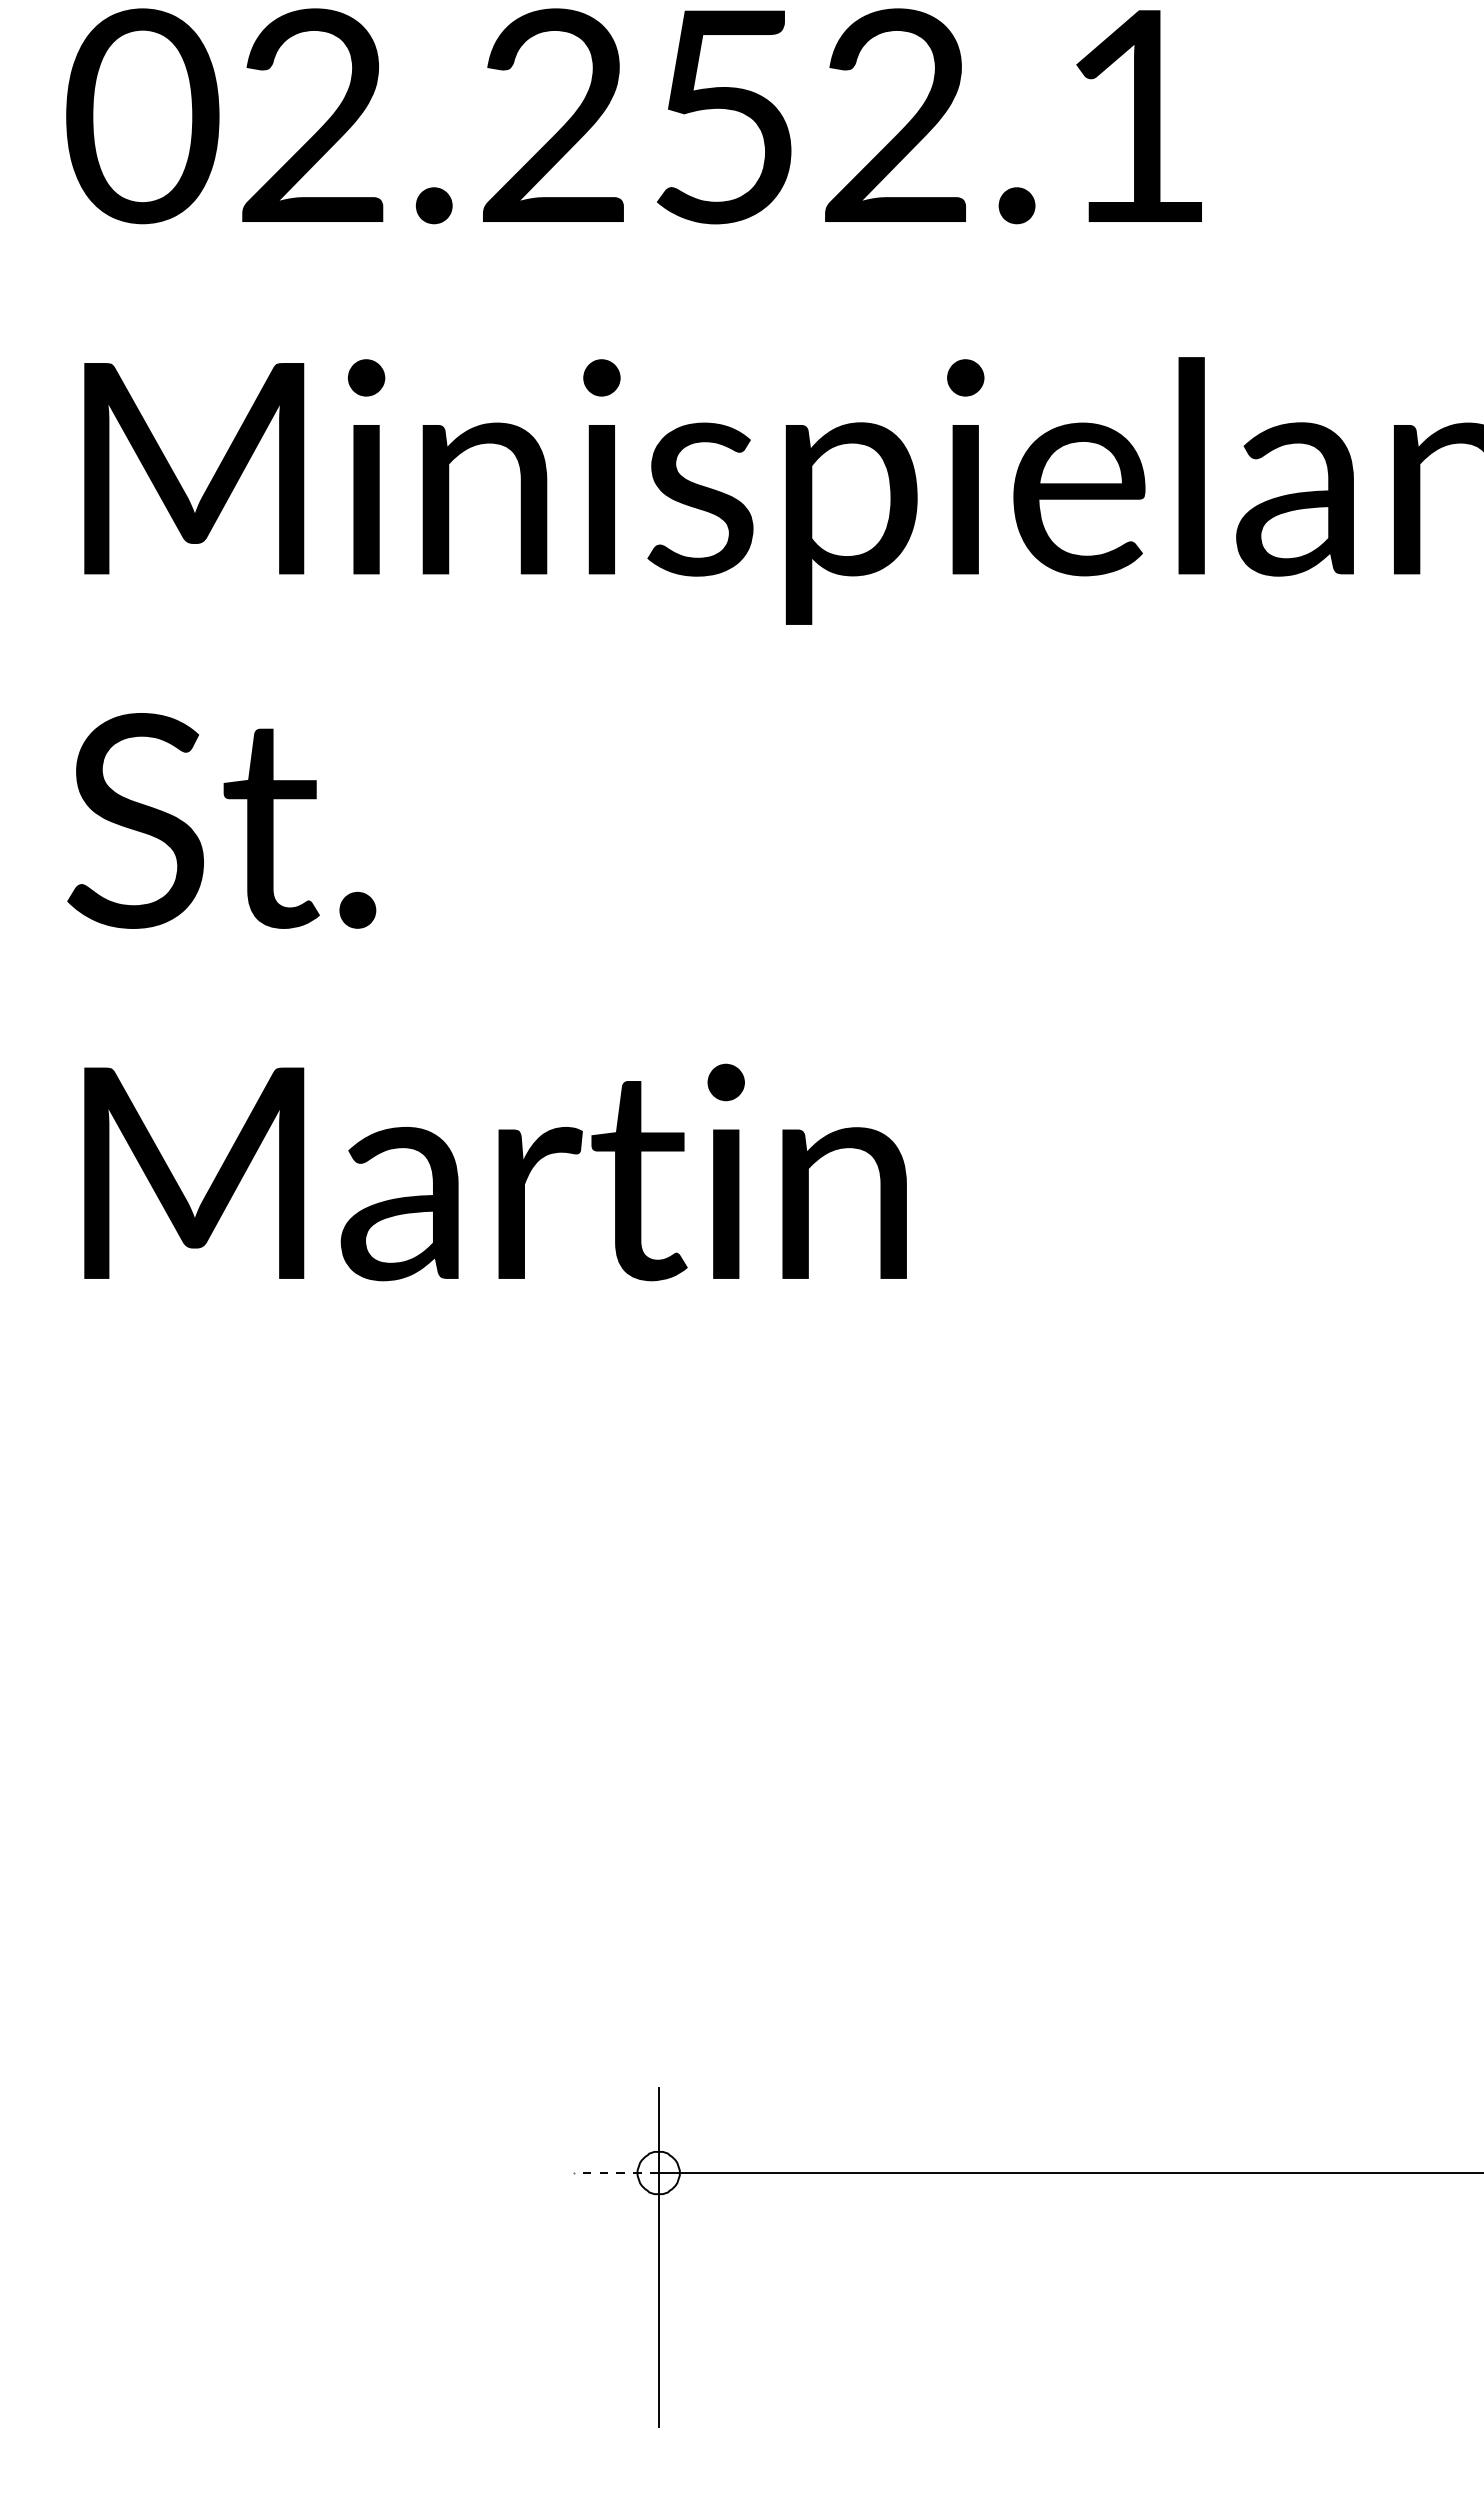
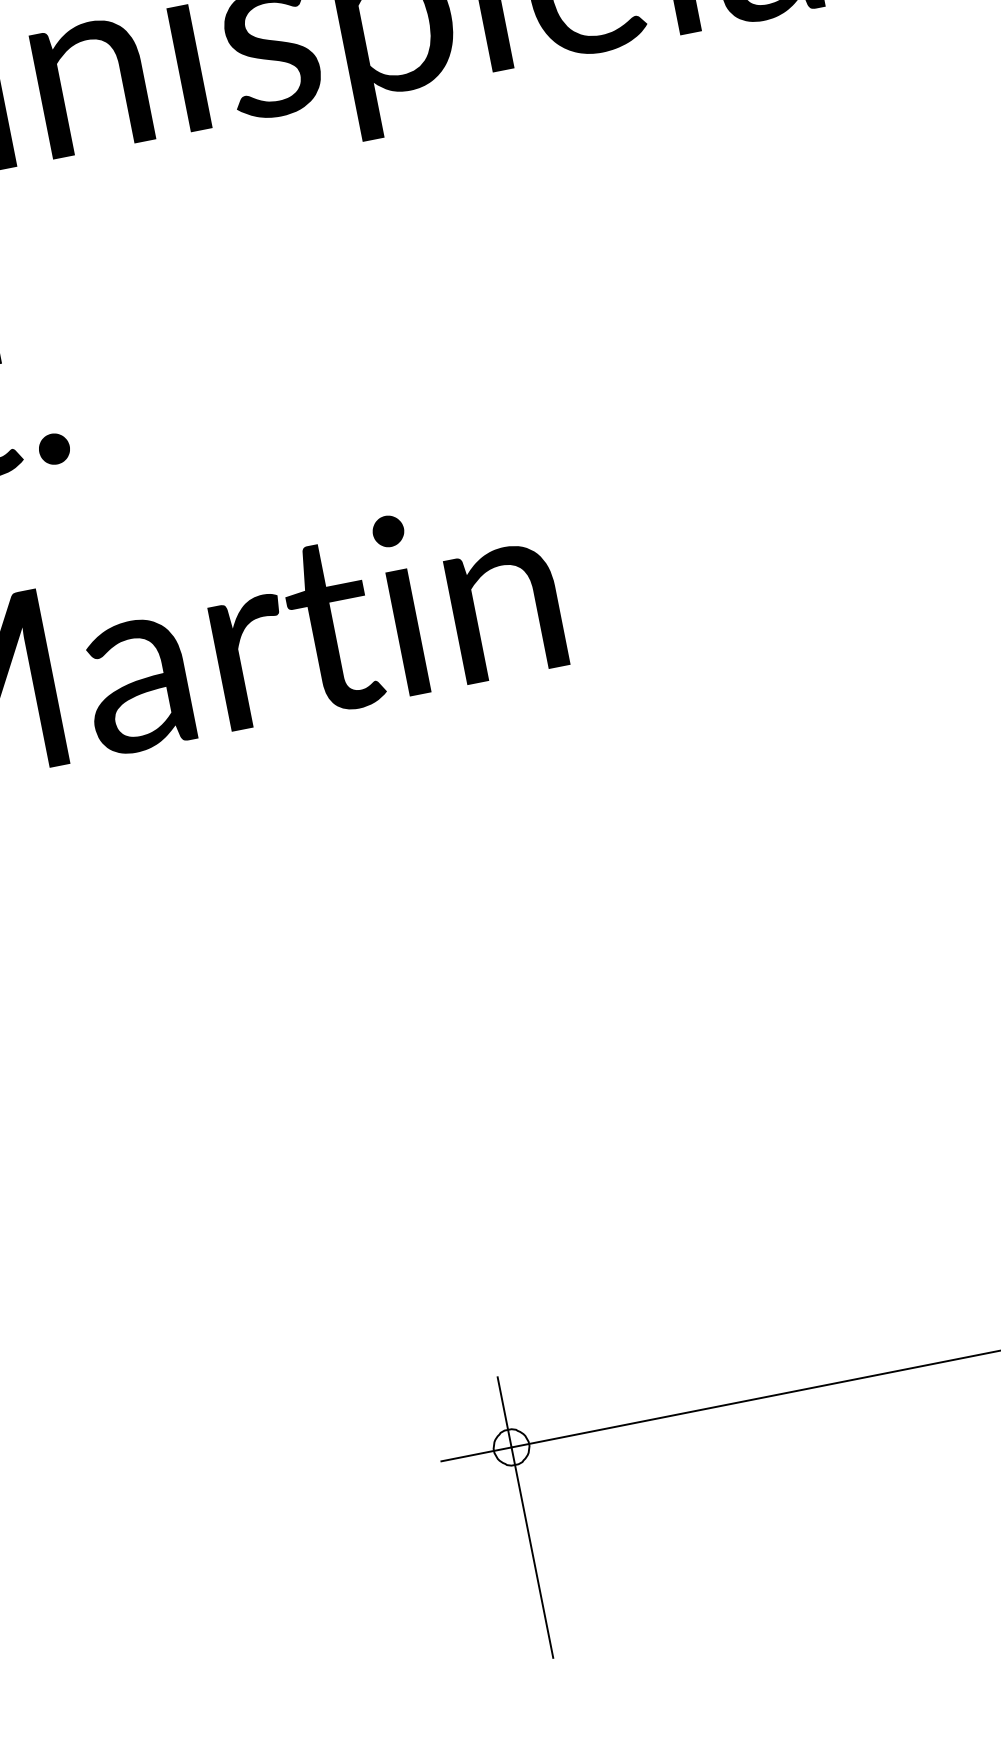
line: (615, 2173) -> (475, 1454), dashed -> solid

